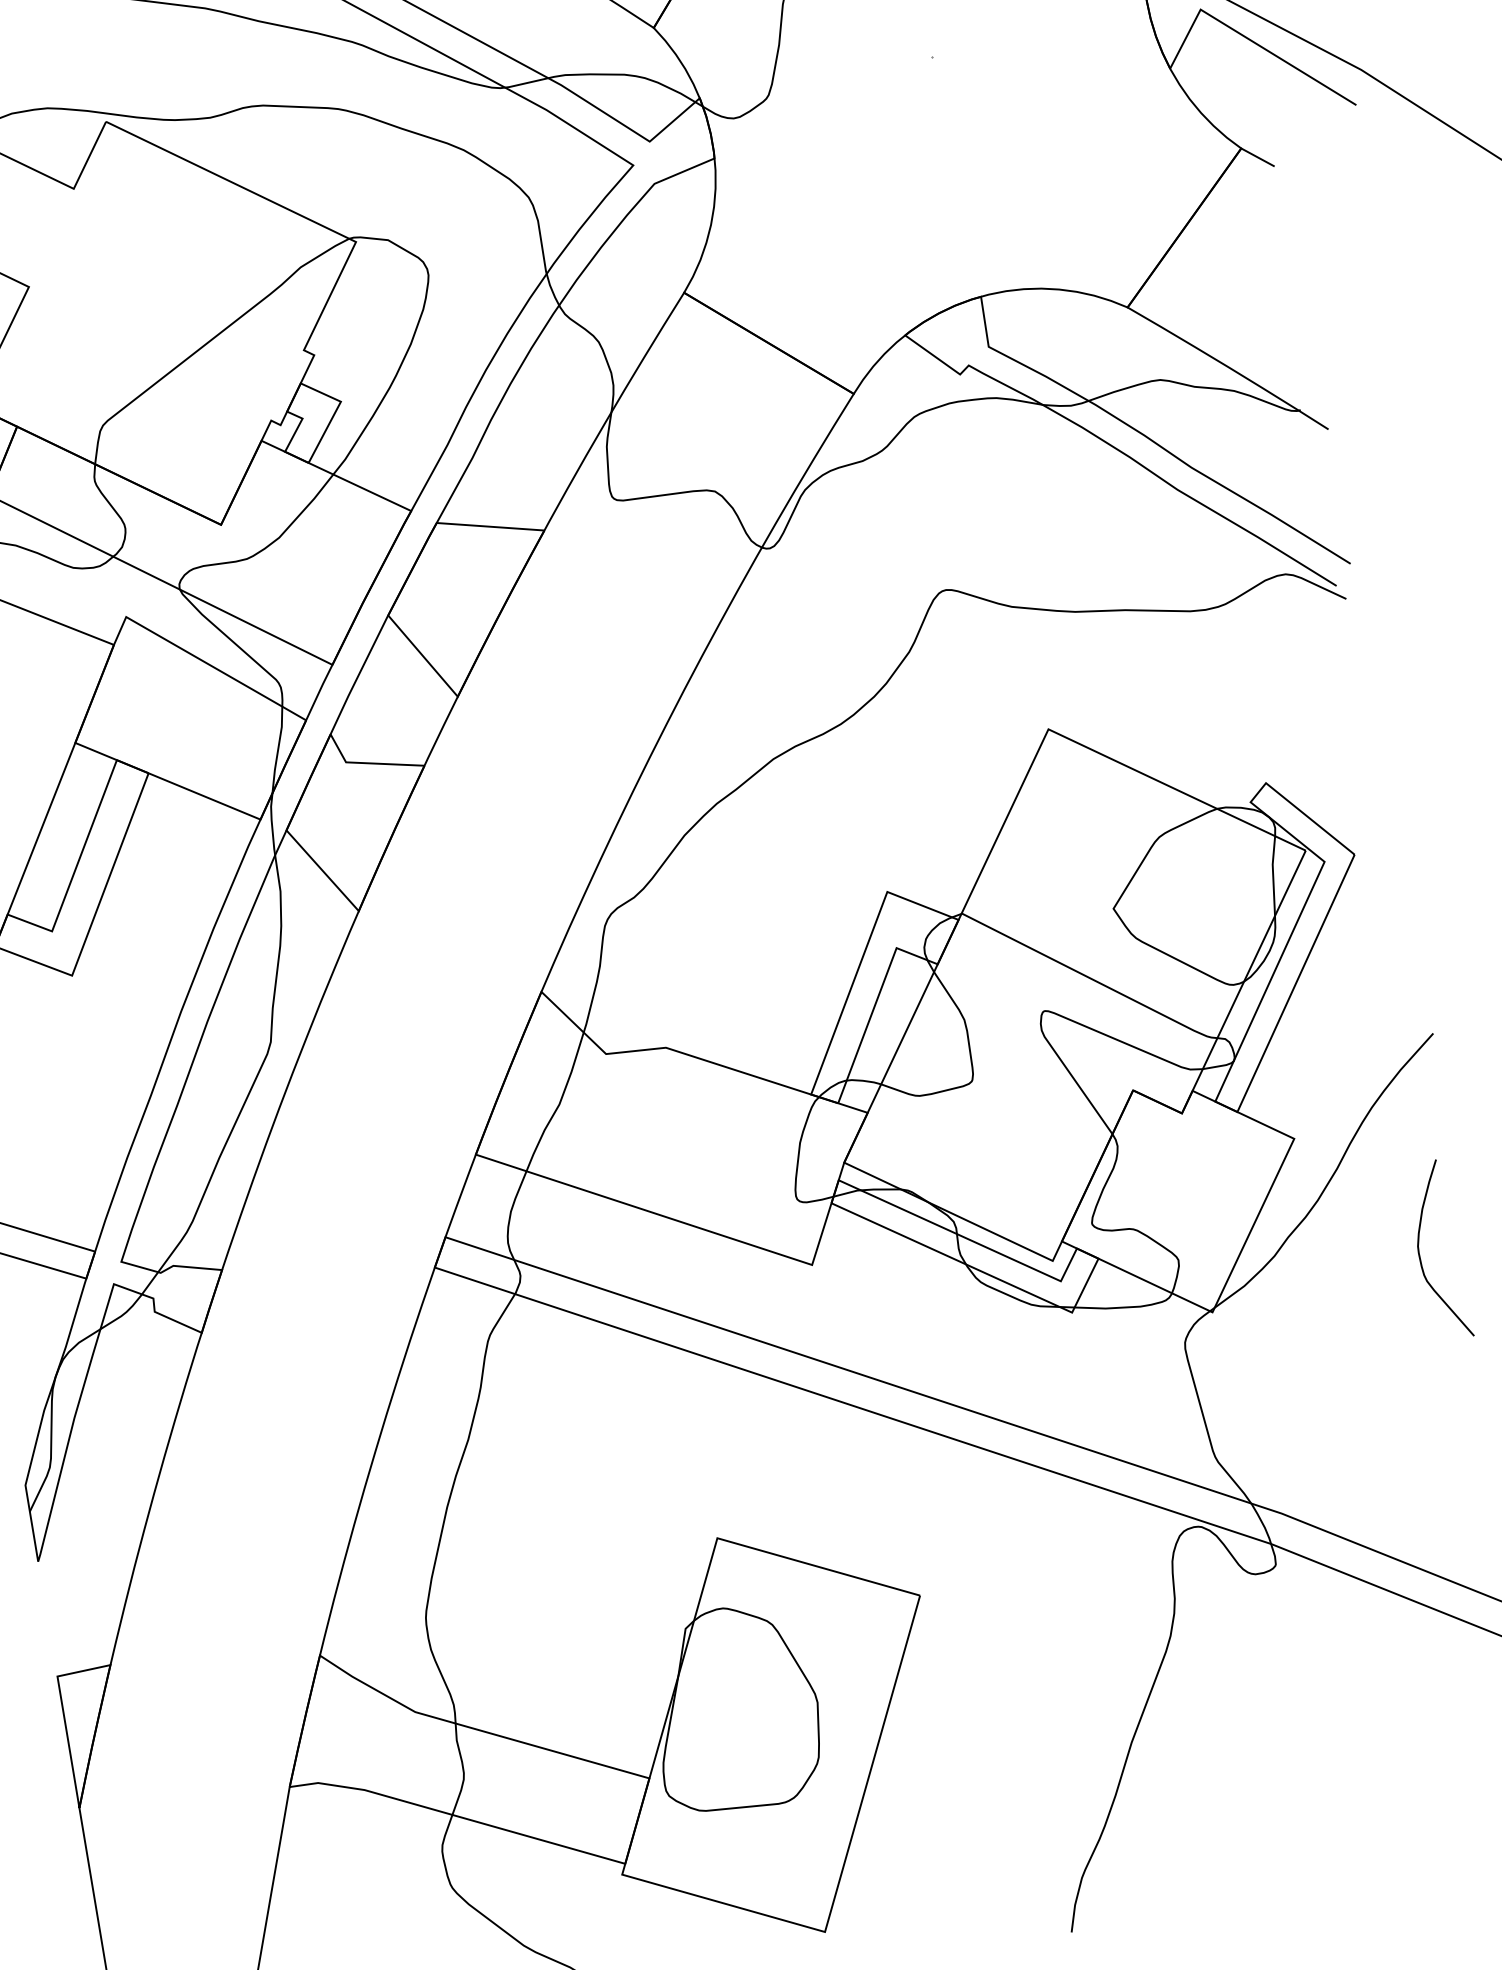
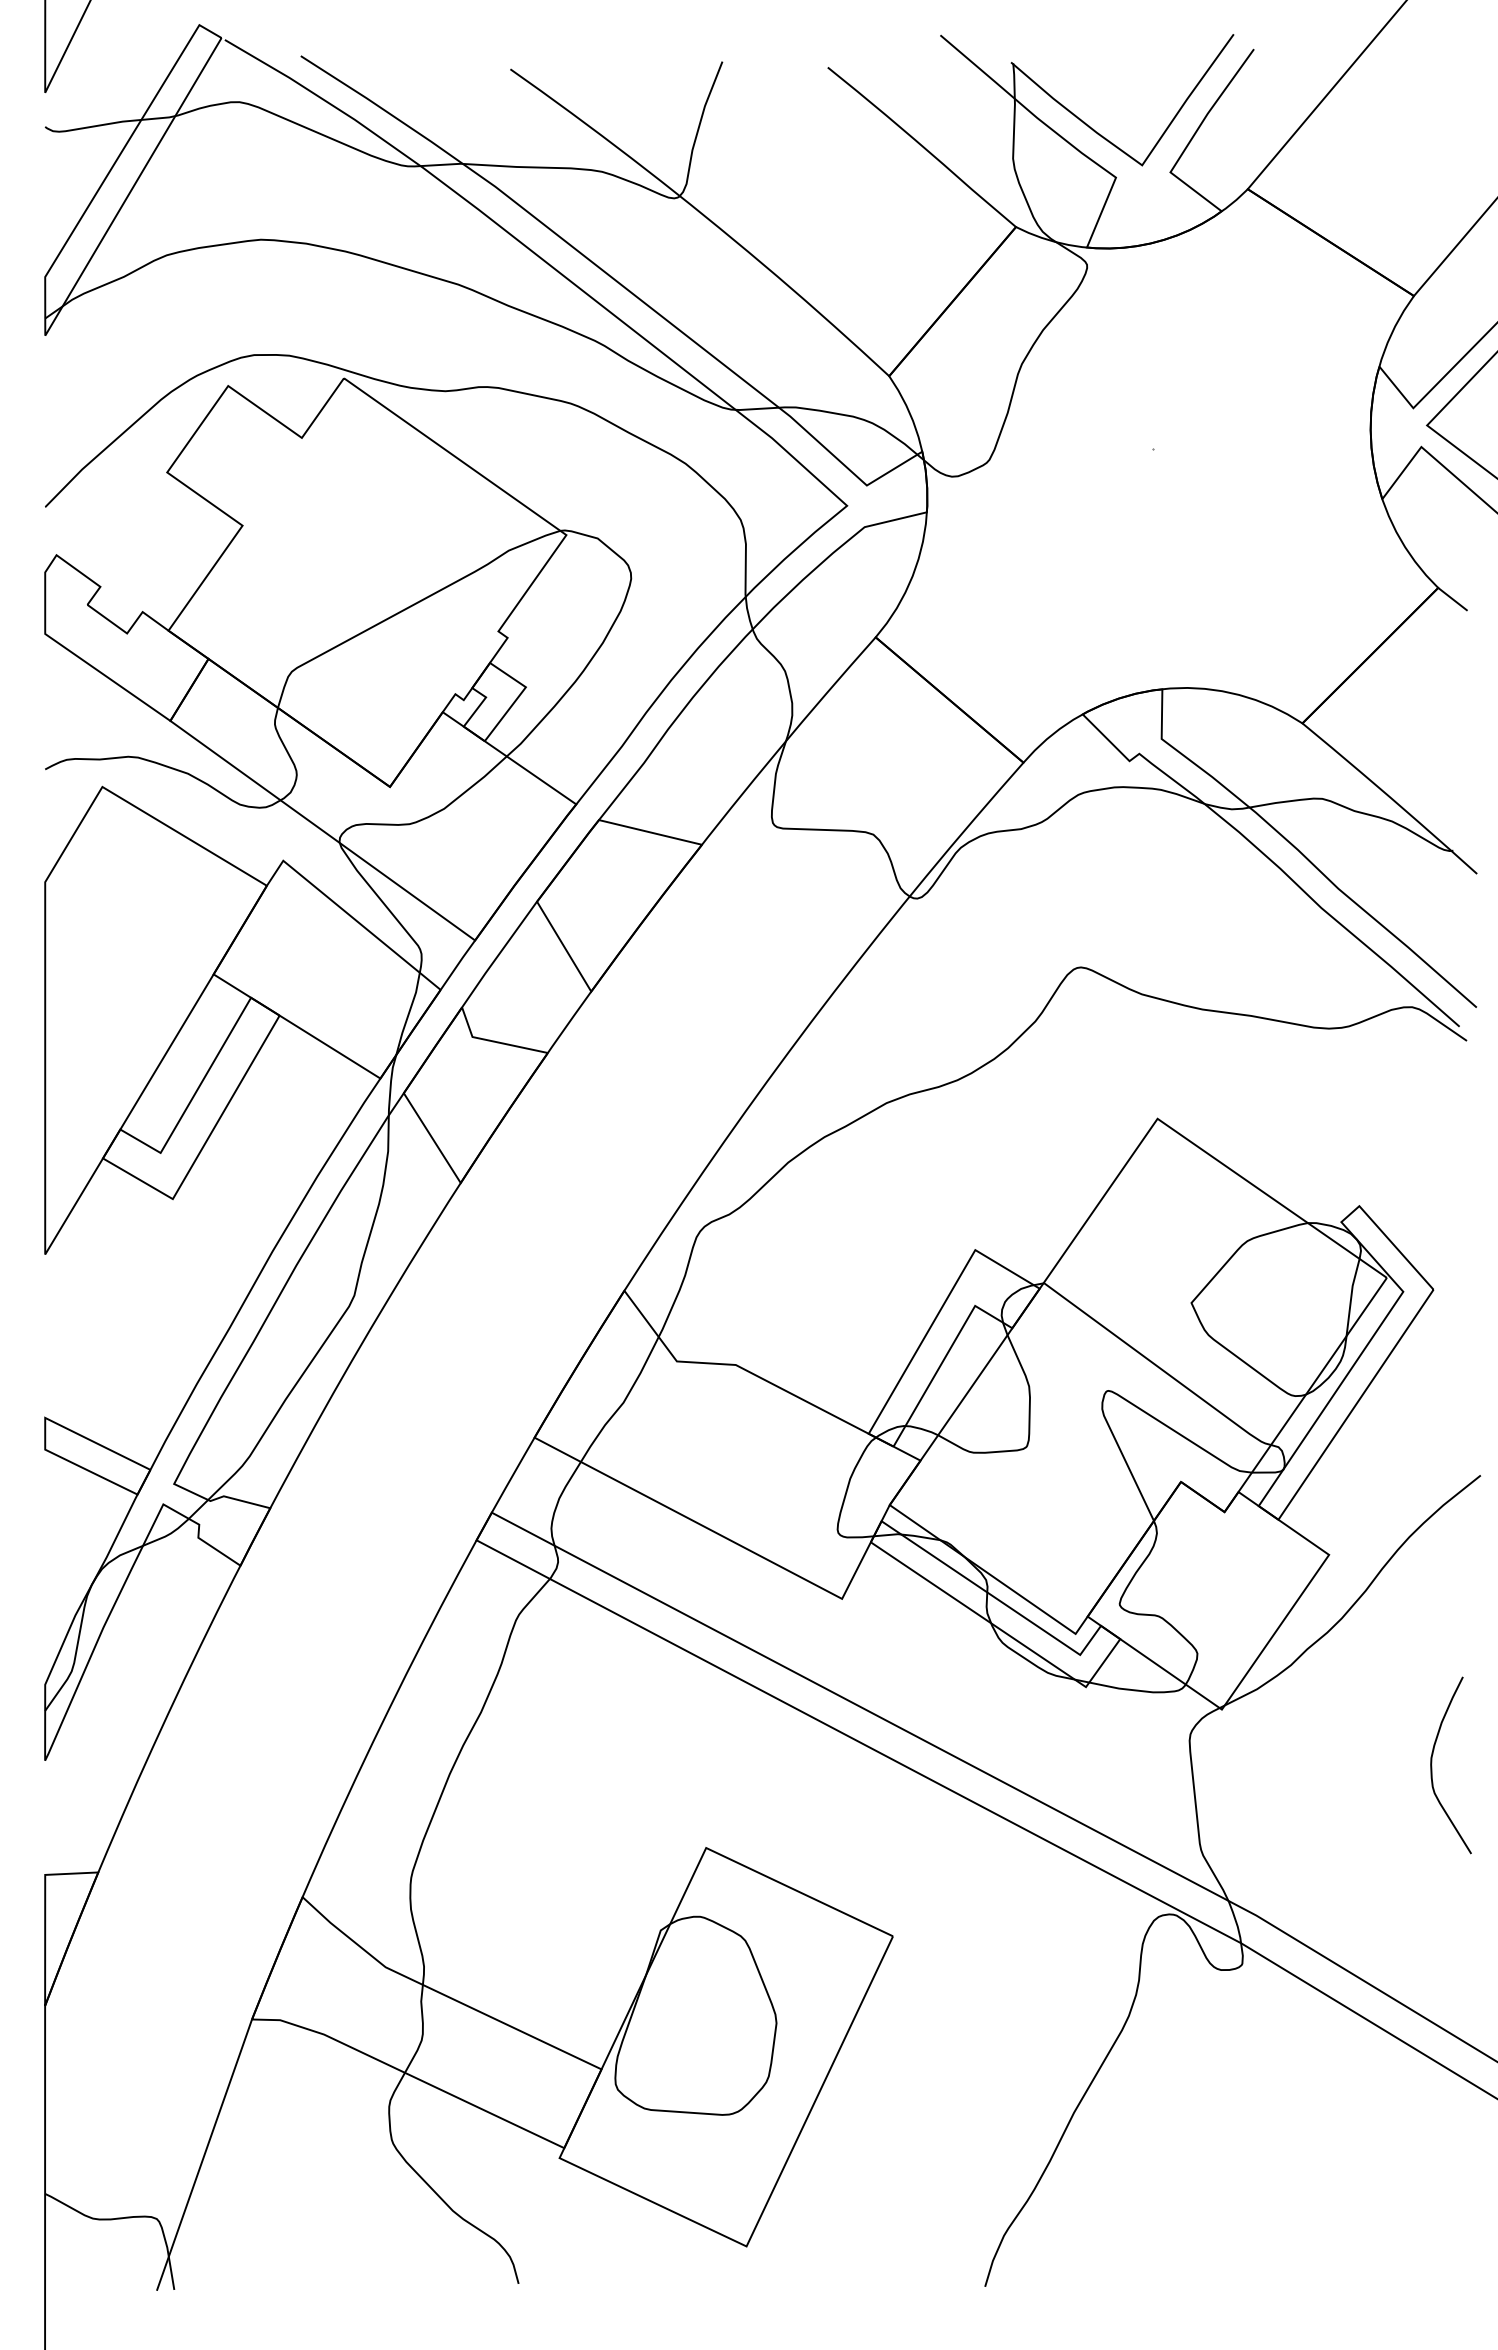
curve: (1420, 1253) -> (1432, 1765), moved

